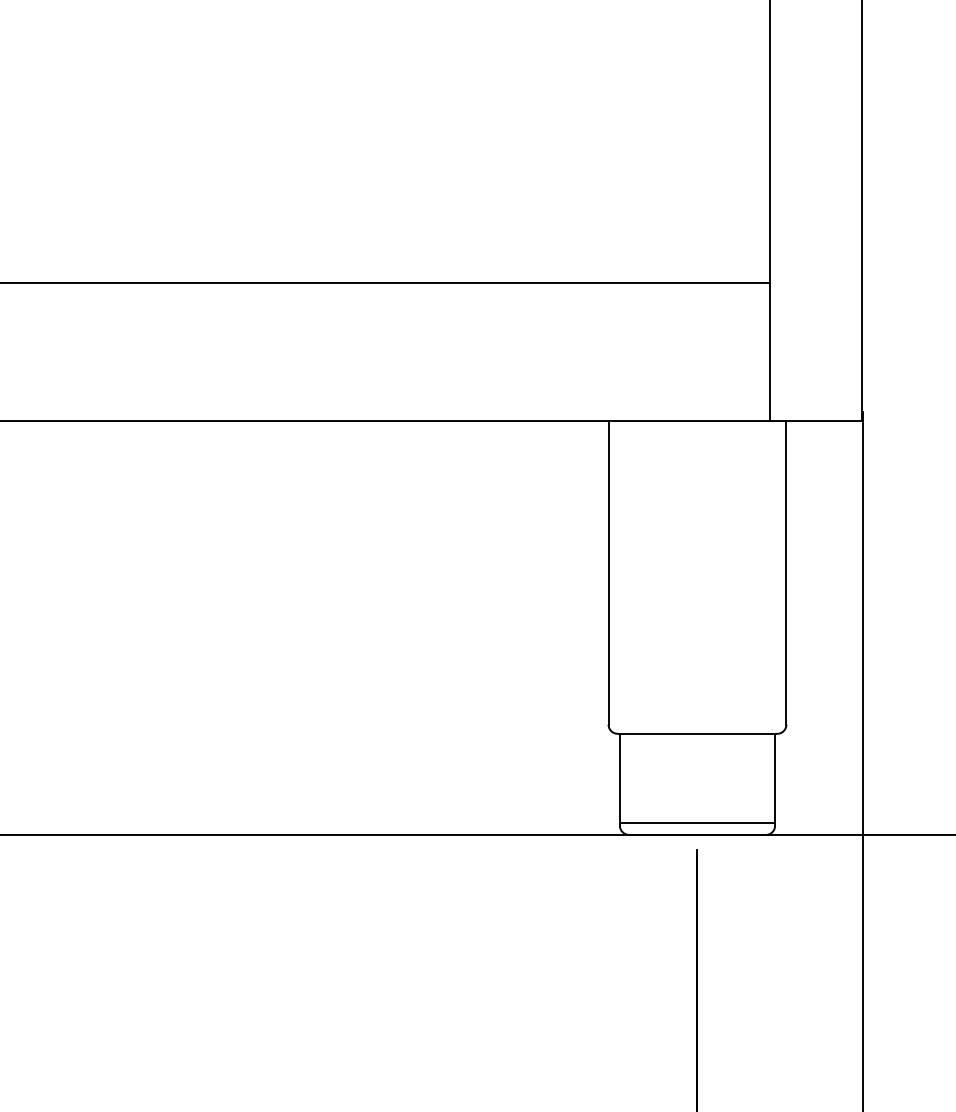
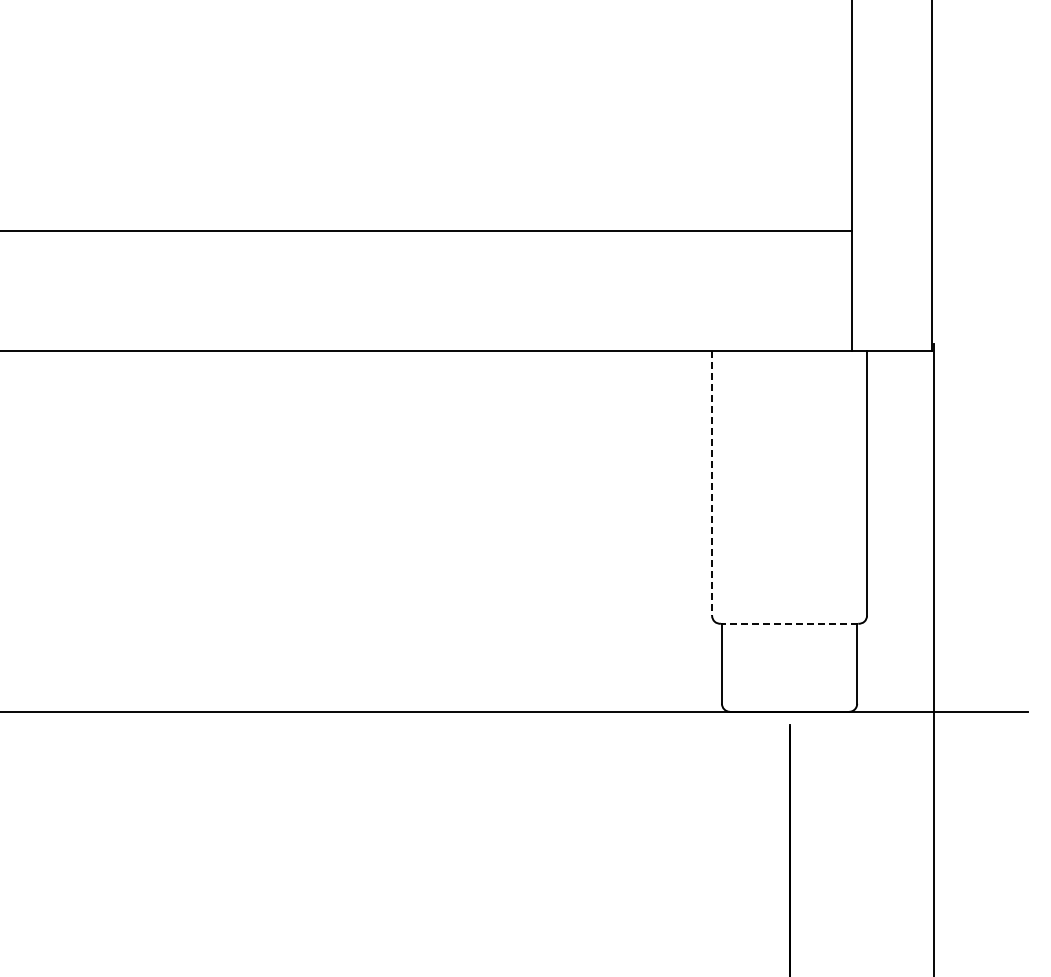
line: (609, 573) -> (712, 484), solid -> dashed
line: (697, 733) -> (789, 623), solid -> dashed
line: (697, 823) -> (789, 701), removed

